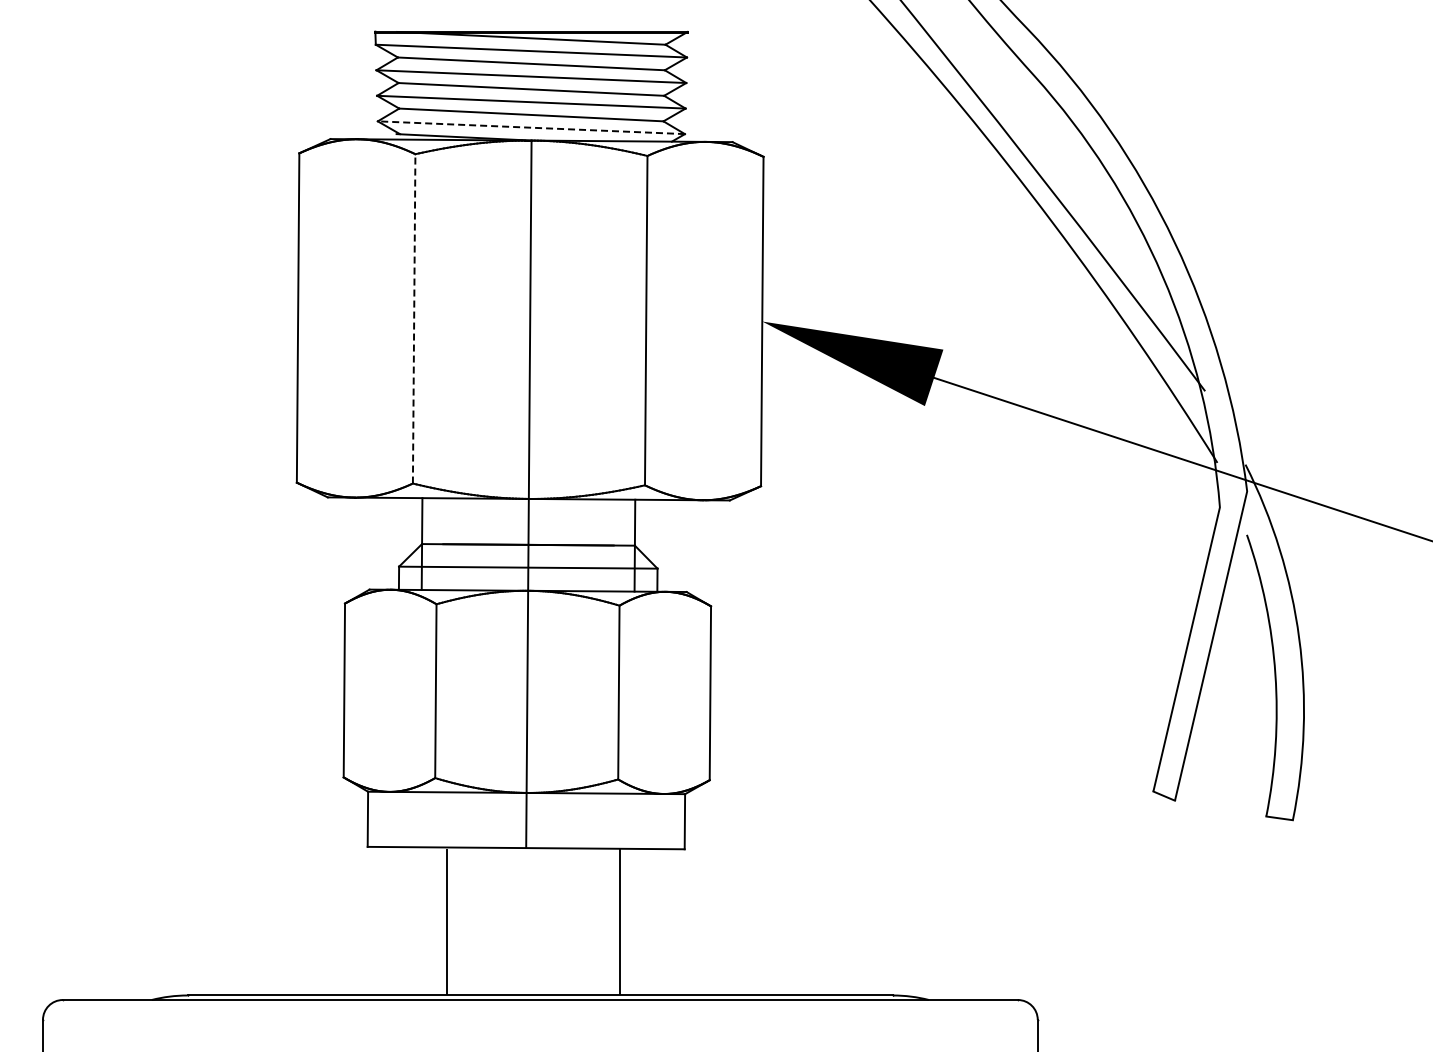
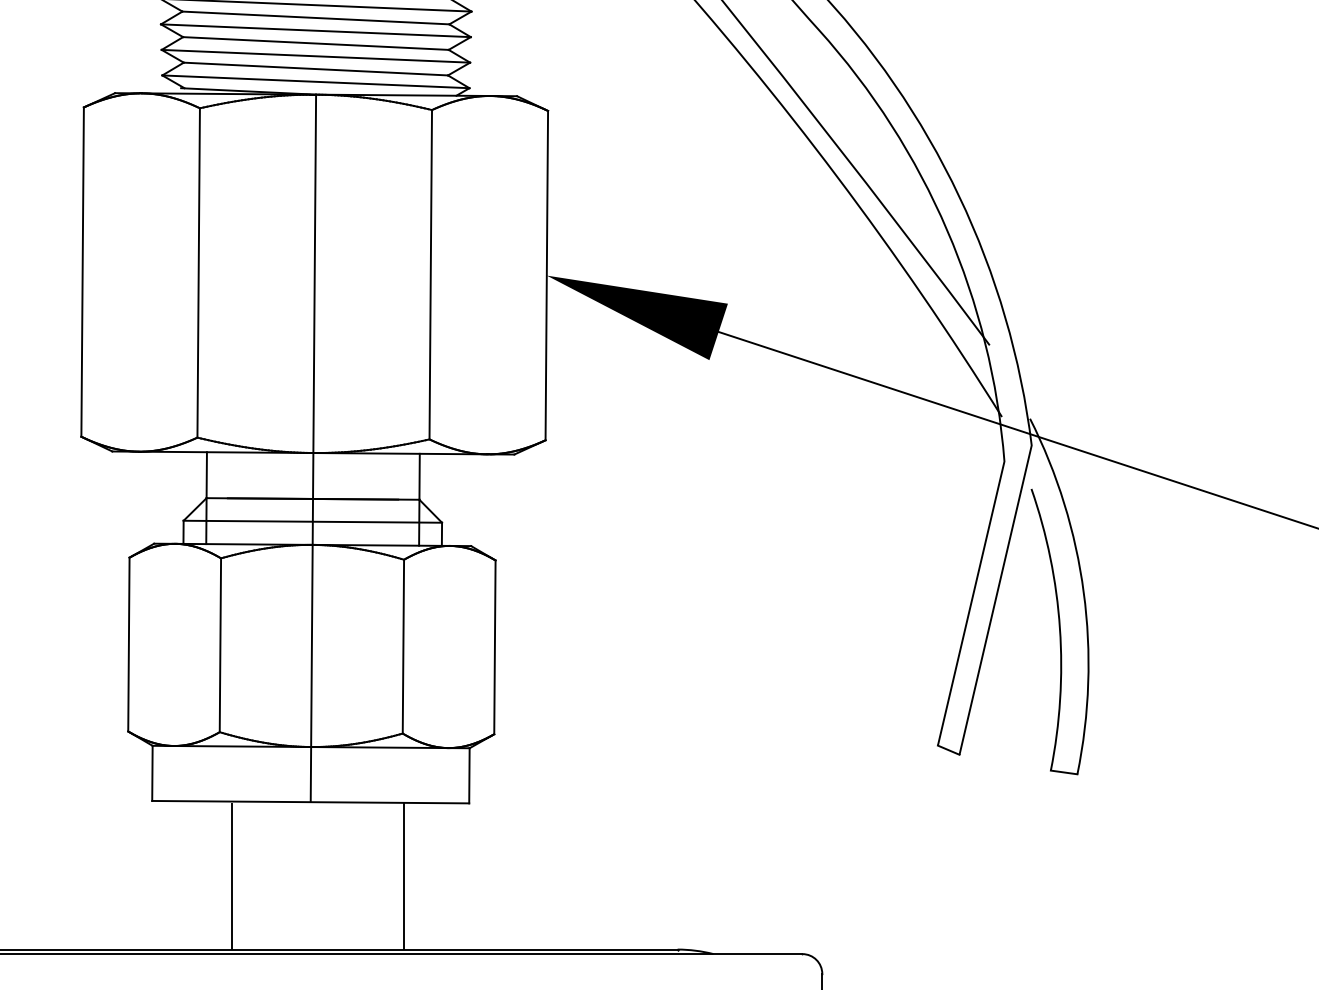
line: (531, 127) -> (316, 81), dashed -> solid
line: (414, 318) -> (199, 272), dashed -> solid

